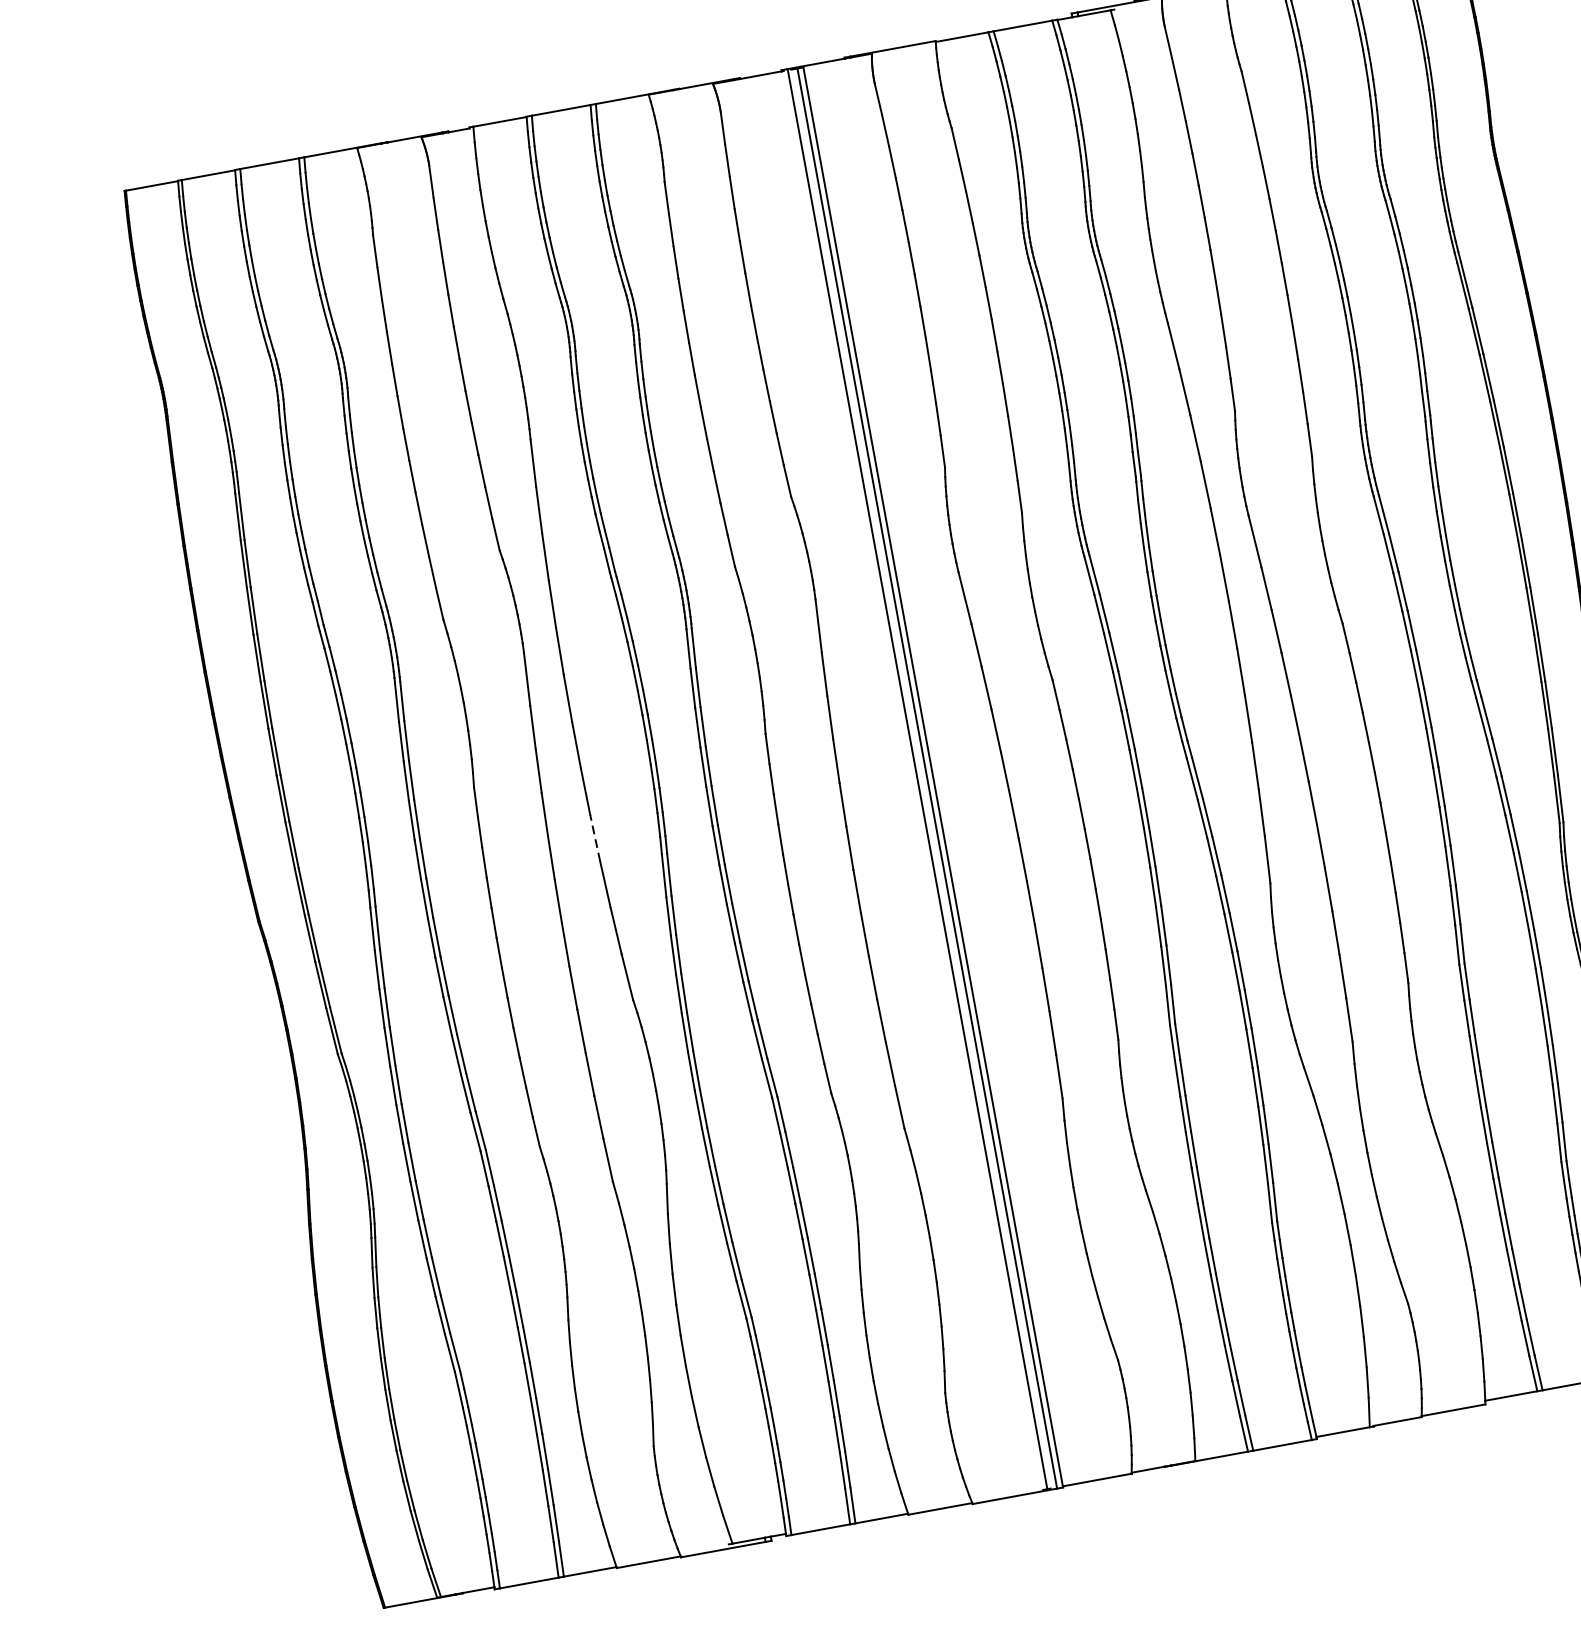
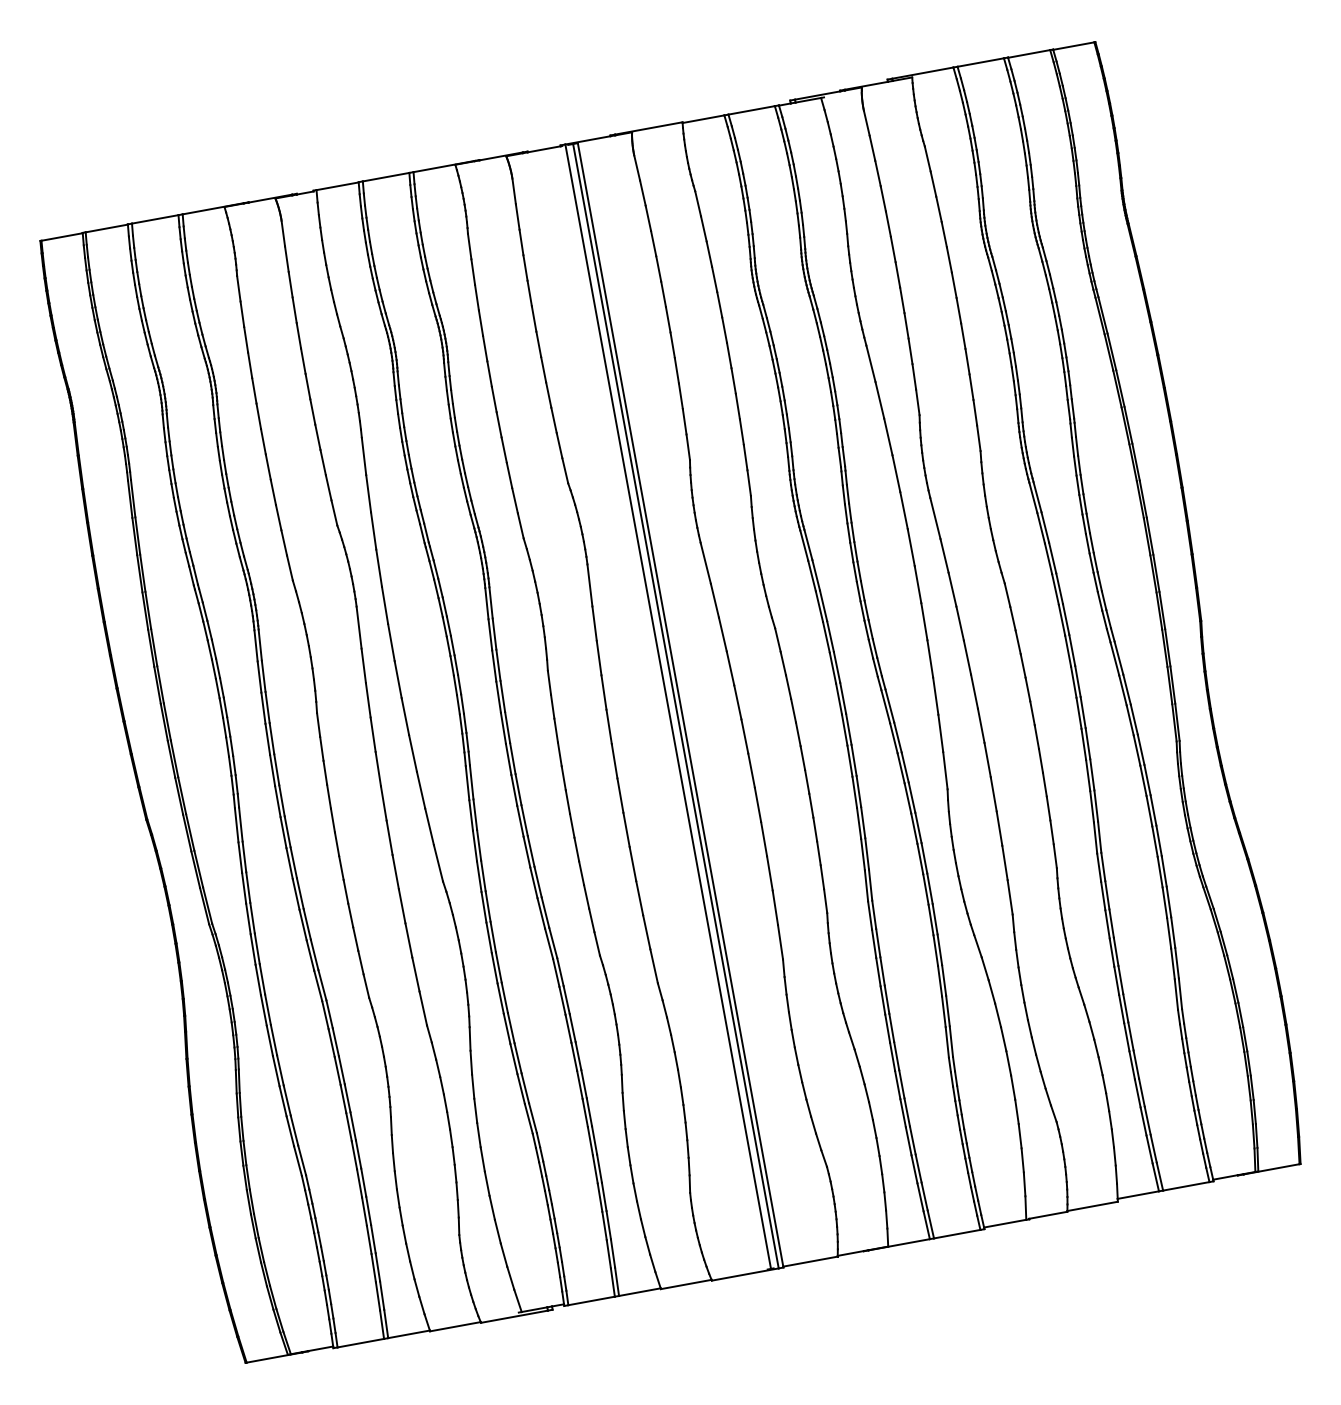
line: (595, 838) -> (413, 753), dashed -> solid

